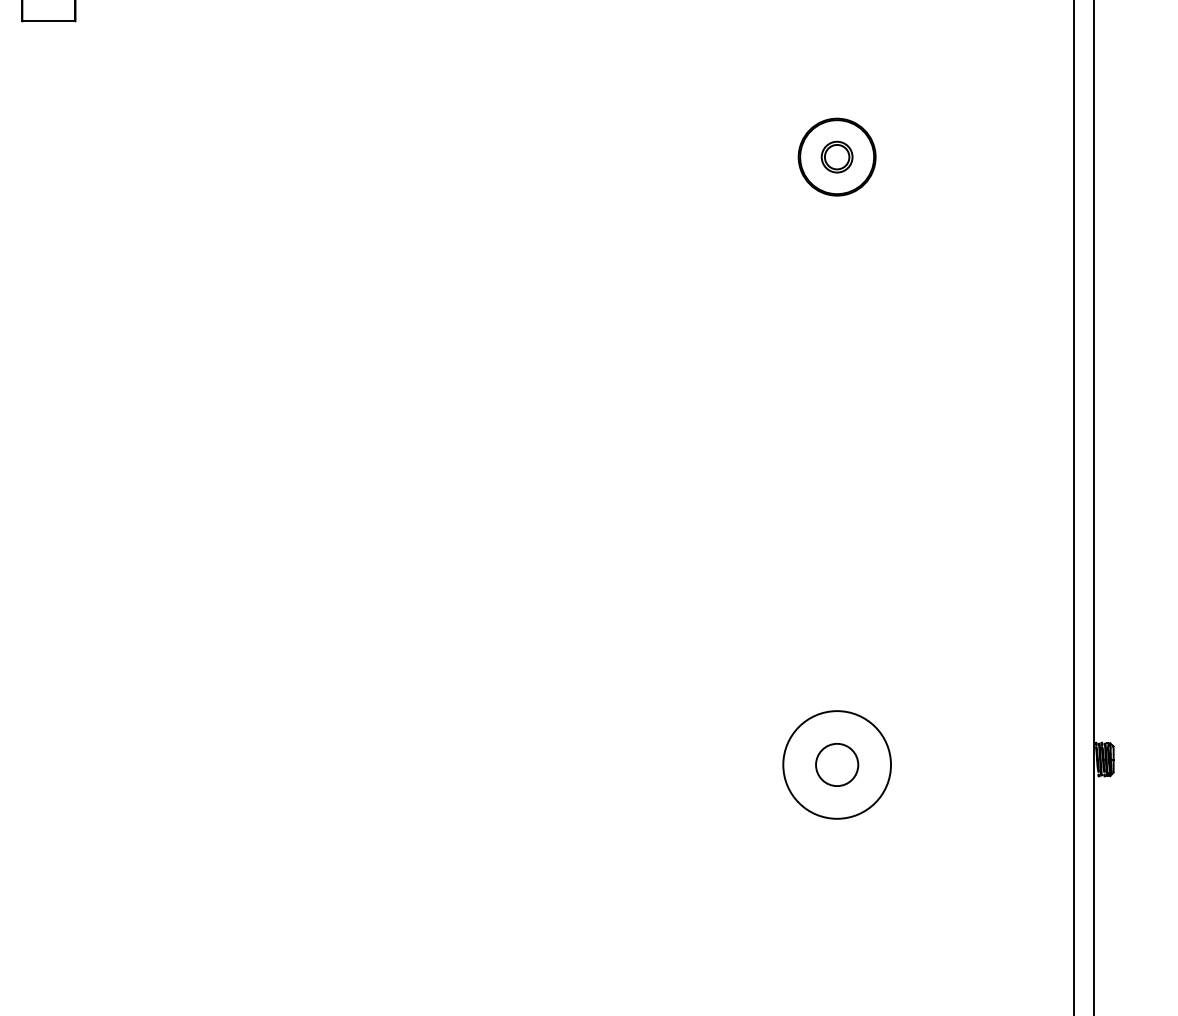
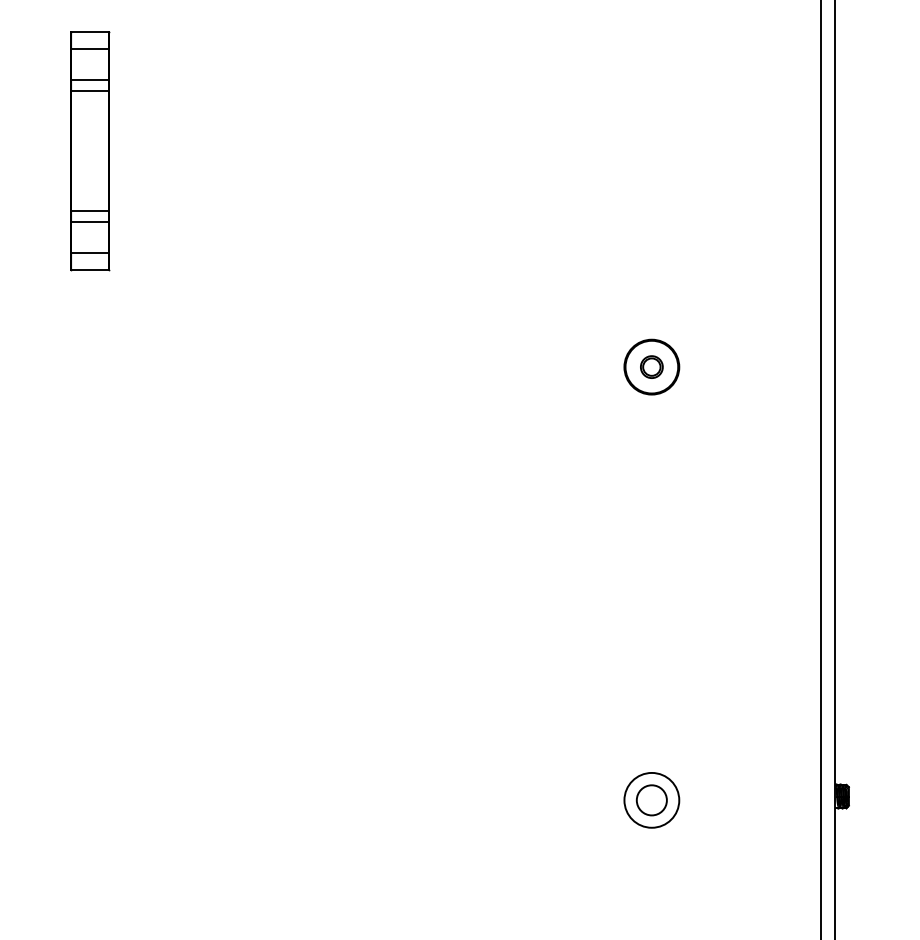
circle: (836, 763) -> (651, 799), size x0.71

